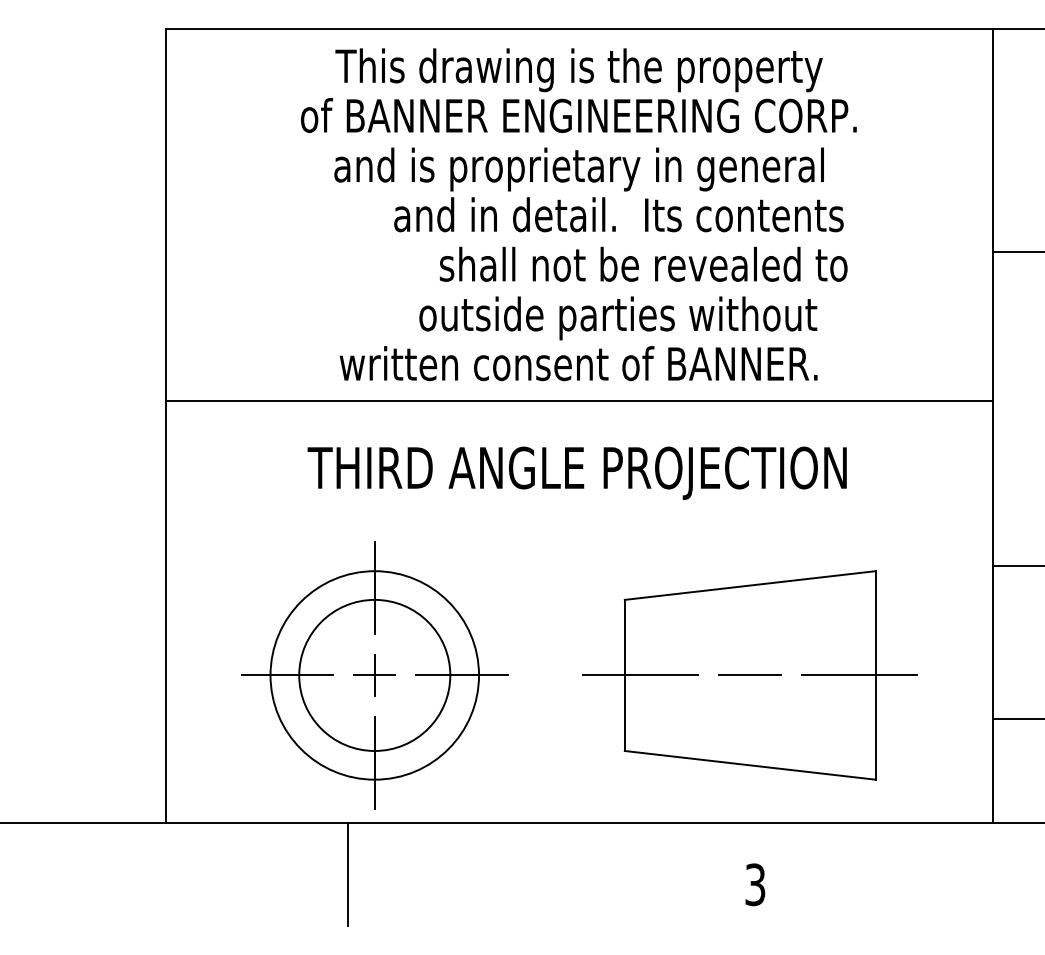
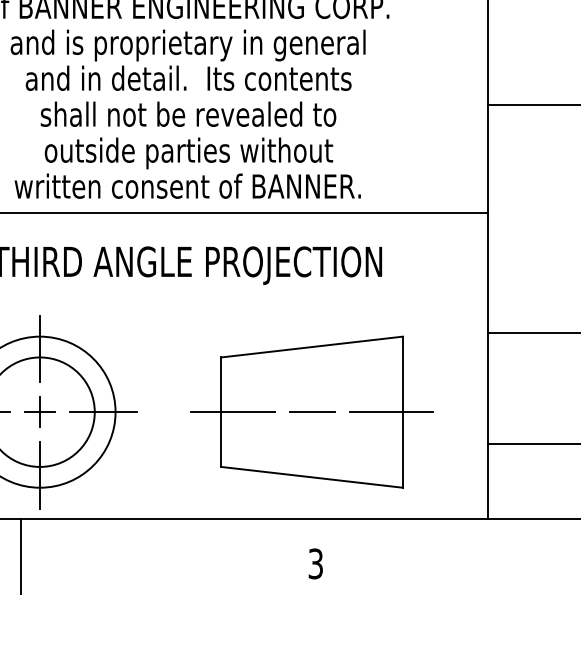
text: (618, 214) -> (188, 78), moved
text: (643, 263) -> (188, 113), moved
text: (618, 318) -> (189, 153), moved

